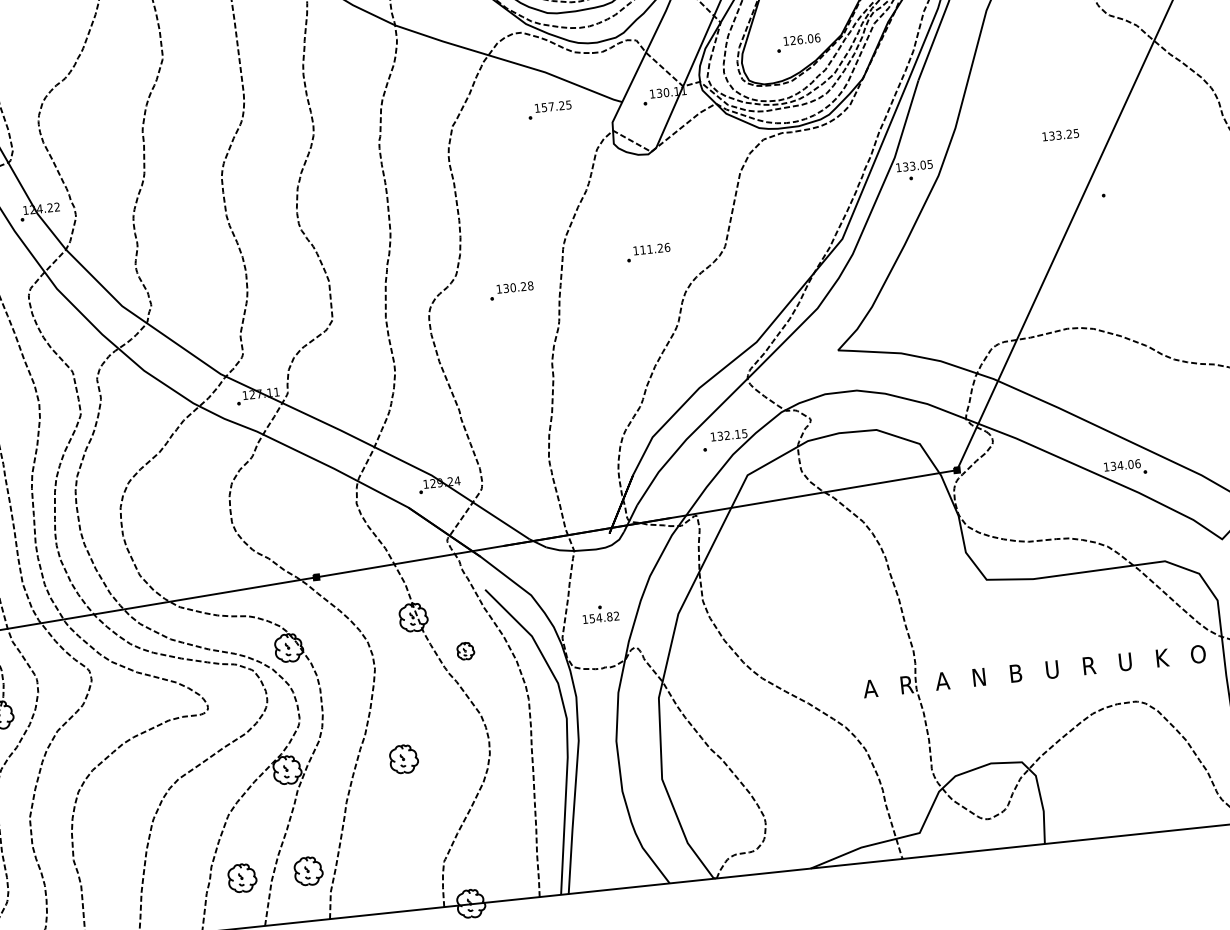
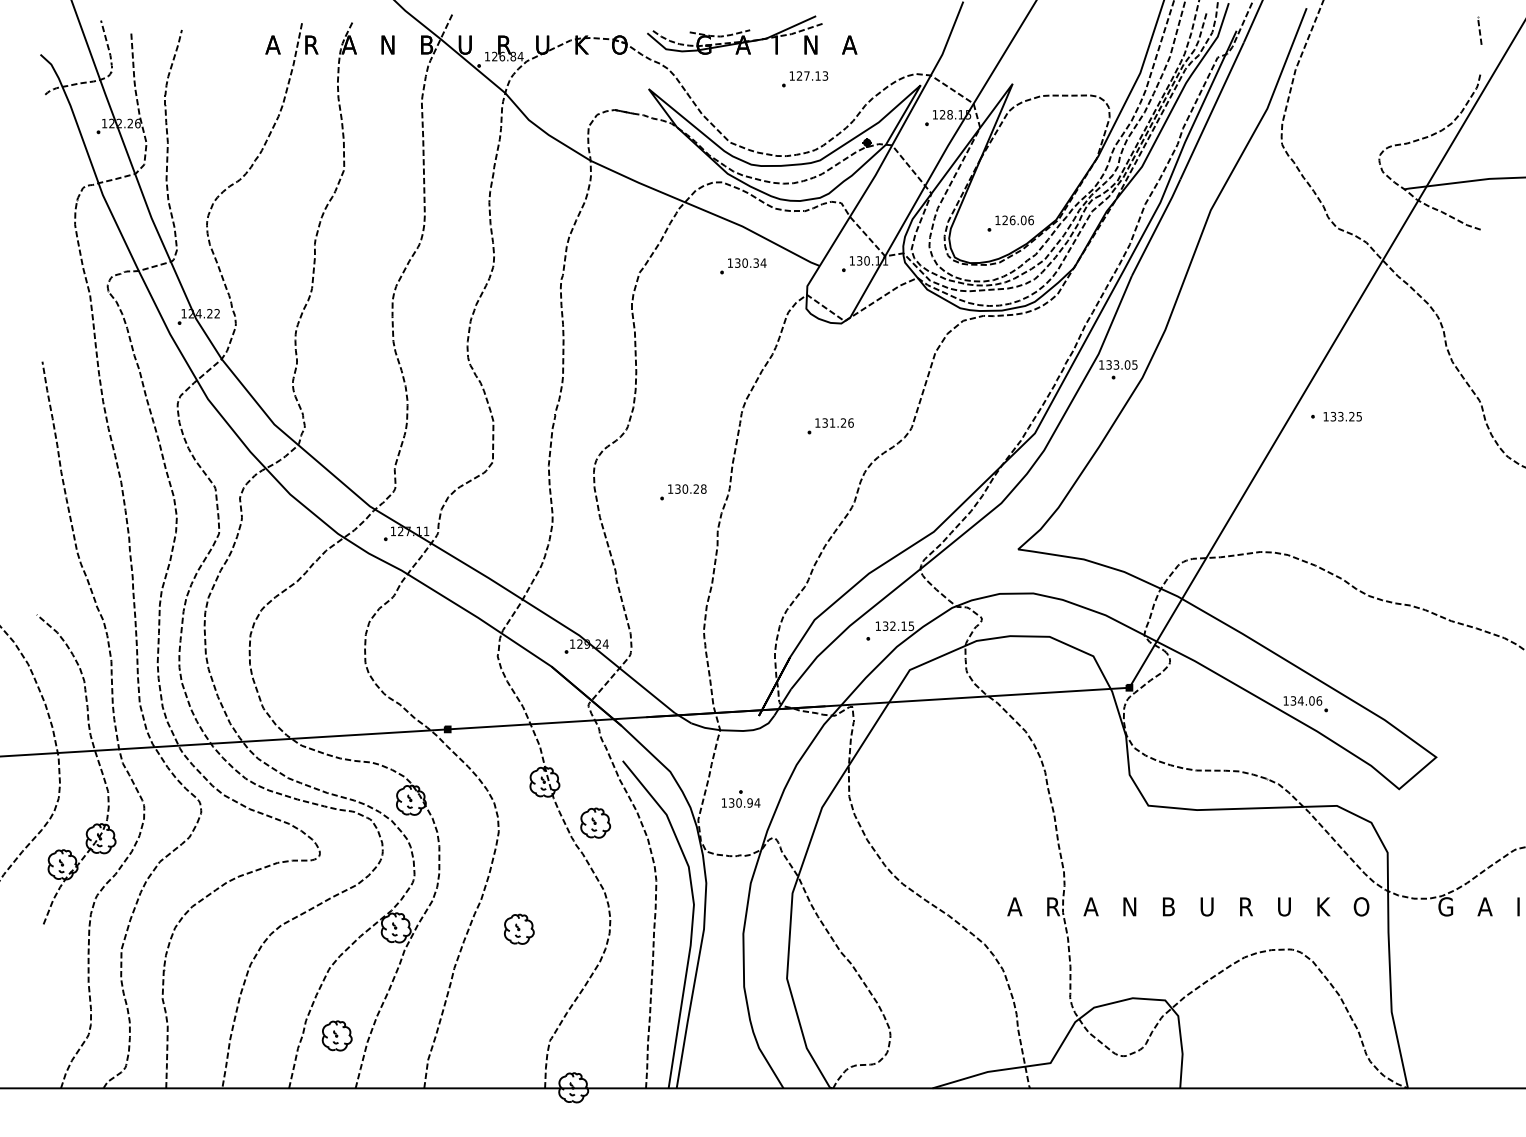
text: (556, 105) -> (750, 262), 157.25 -> 130.34
text: (1060, 134) -> (1342, 416), moved
text: (642, 249) -> (824, 422), 111.26 -> 131.26
part: (511, 291) -> (683, 492), moved
text: (604, 616) -> (744, 802), 154.82 -> 130.94
part: (465, 650) -> (595, 822), size x1.67
part: (307, 870) -> (406, 1035), removed

